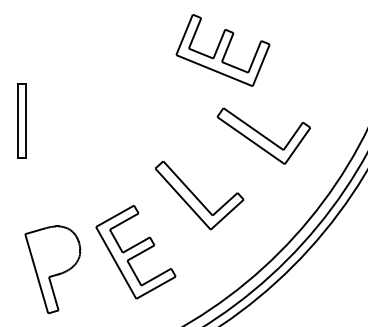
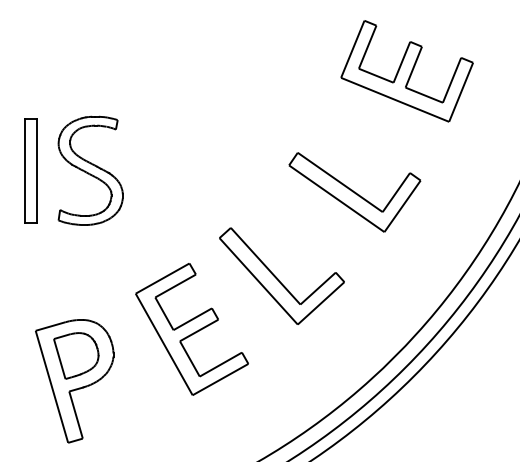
part: (222, 50) -> (406, 71), moved
part: (64, 120) -> (90, 170), added
part: (263, 136) -> (354, 192), moved
part: (54, 251) -> (76, 355), added
part: (135, 252) -> (191, 329), moved

